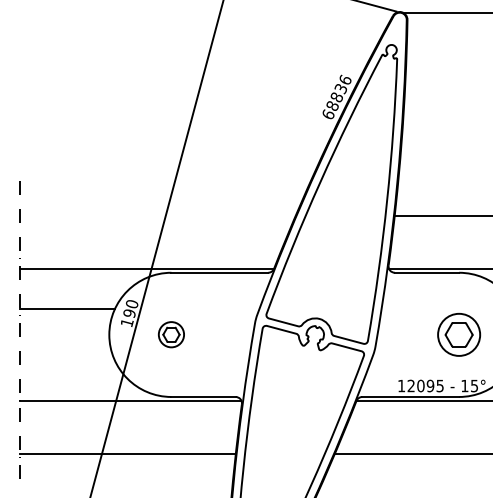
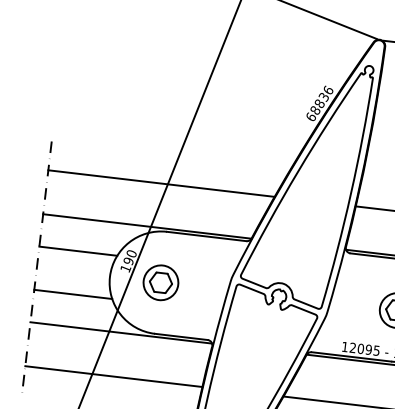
line: (157, 215) -> (161, 183), added
part: (171, 334) -> (161, 282), size x1.67
line: (67, 361) -> (73, 294), added

